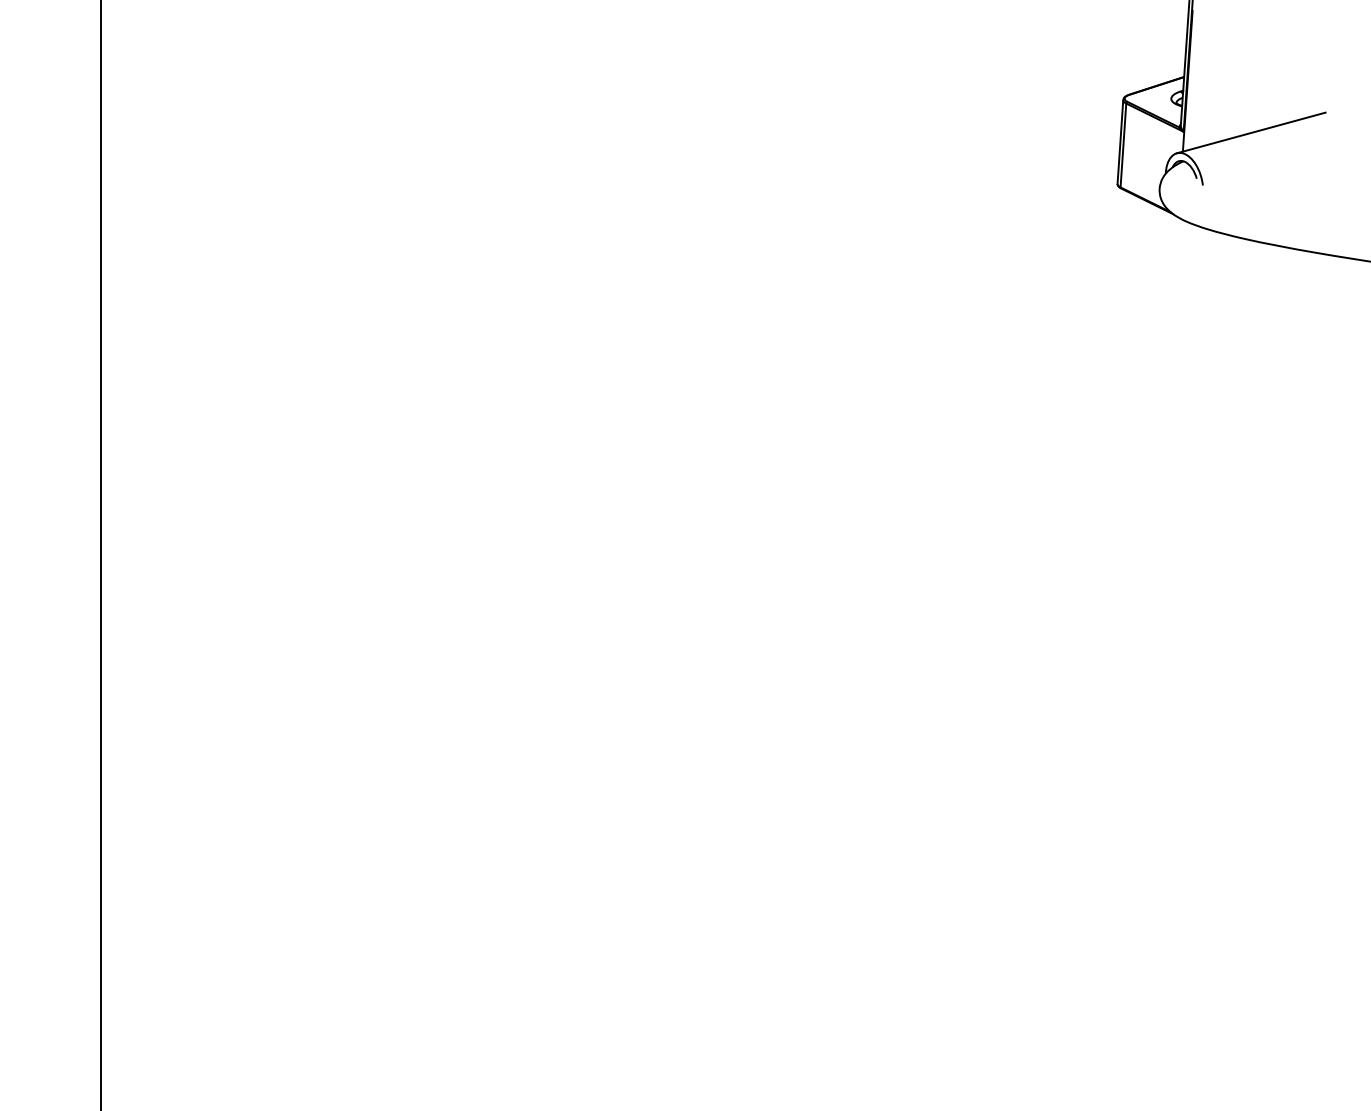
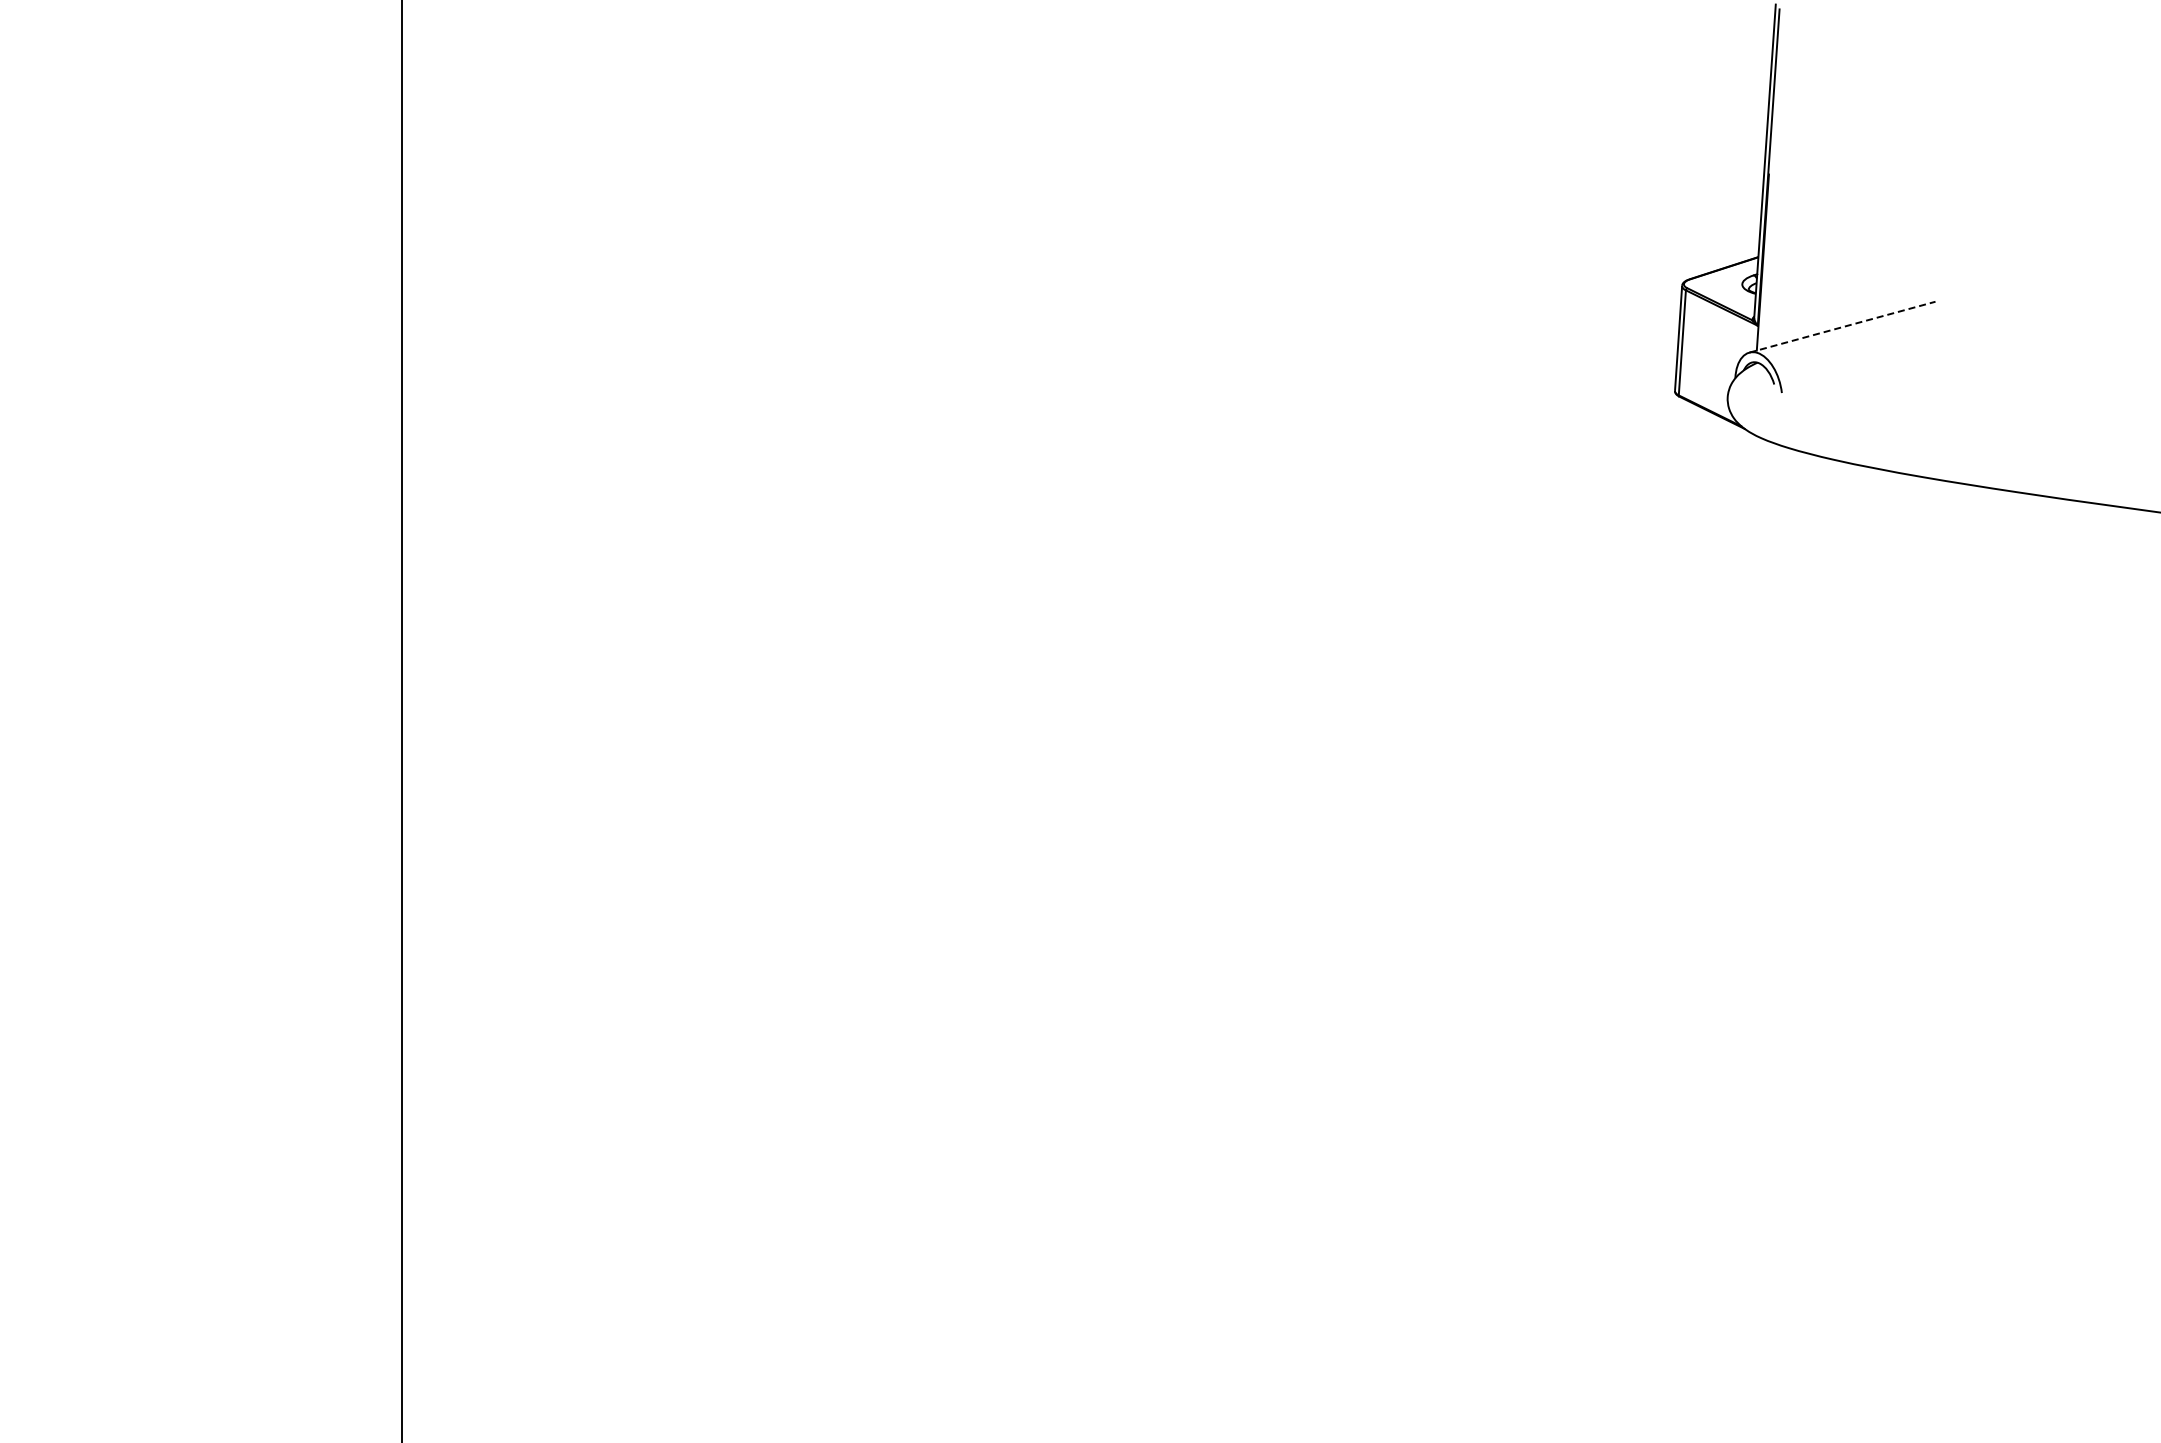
line: (1251, 133) -> (1842, 327), solid -> dashed

